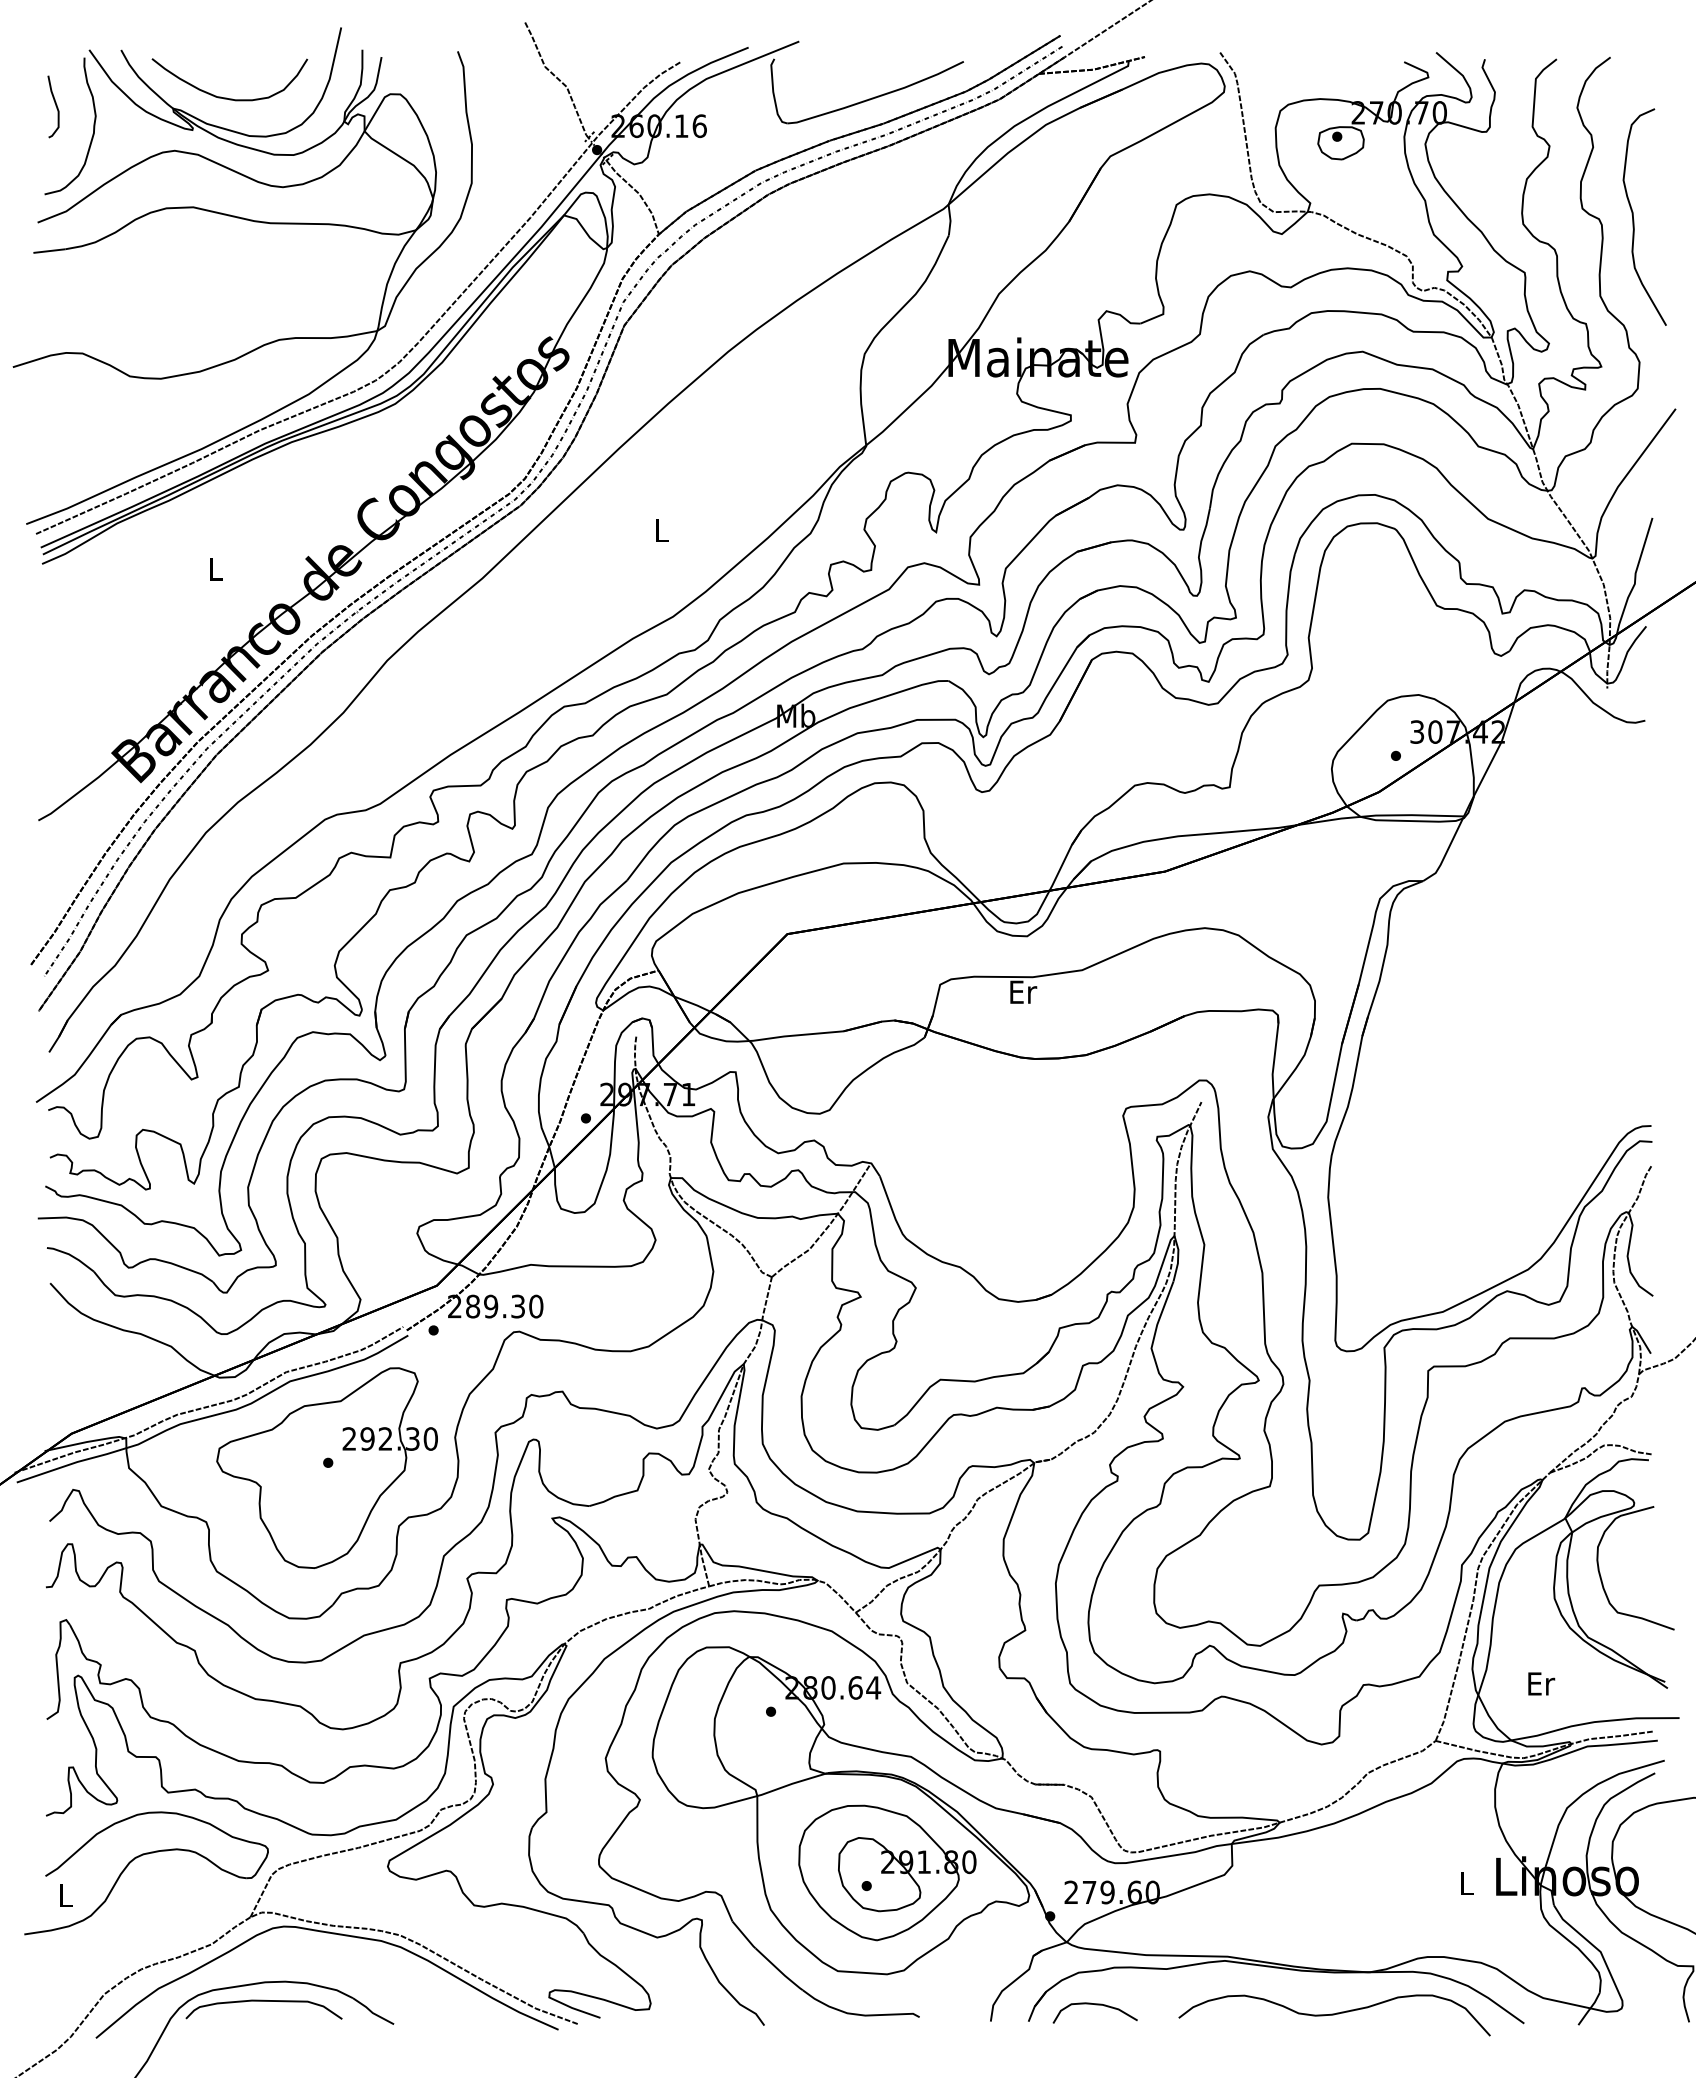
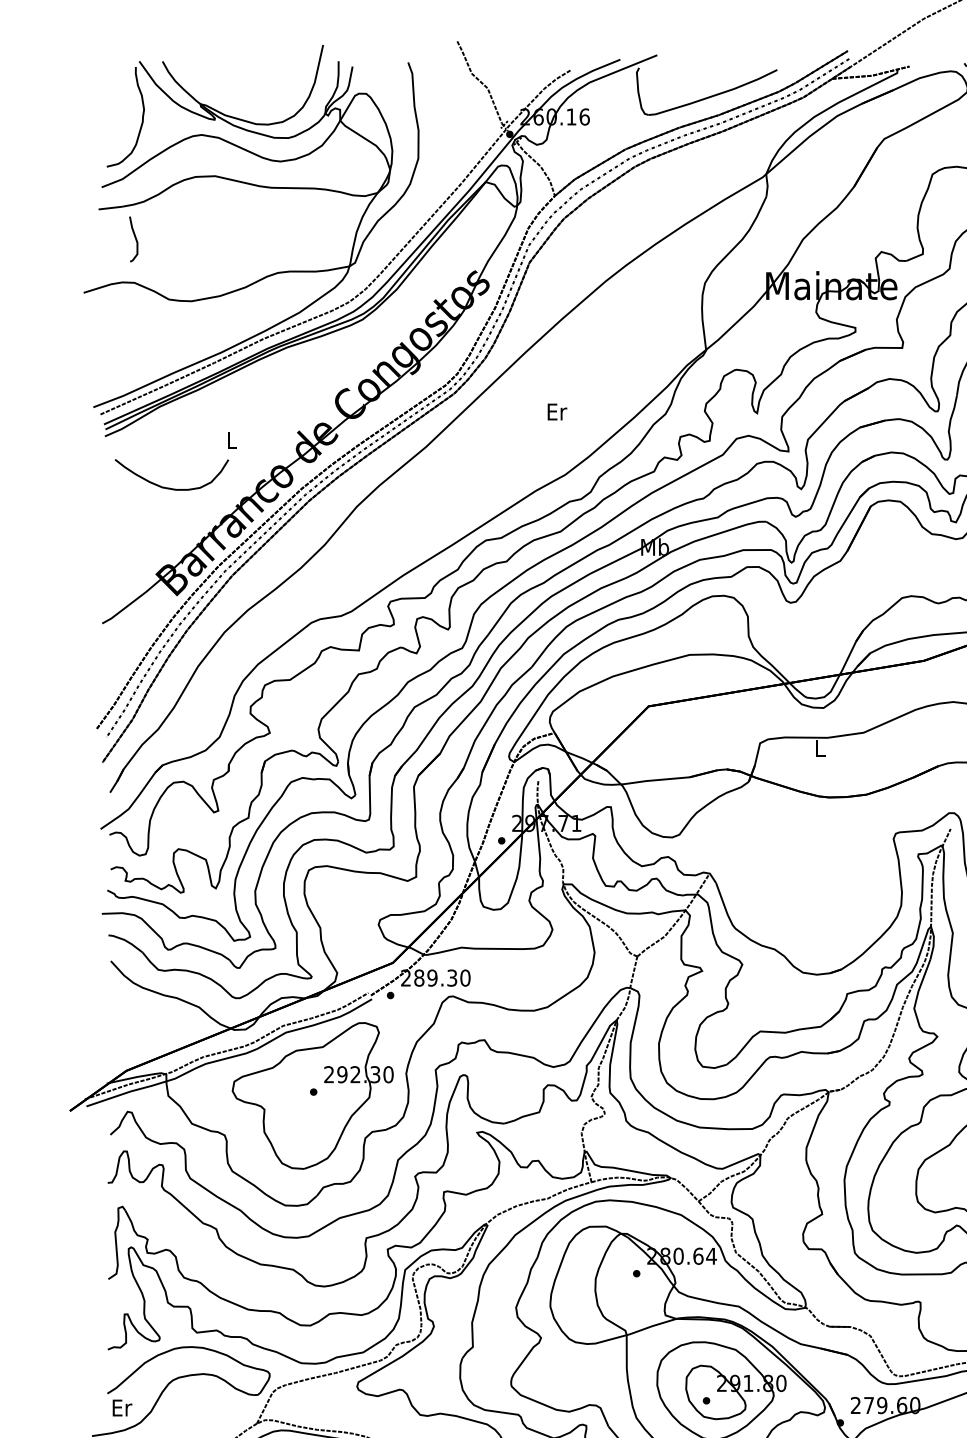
curve: (226, 97) -> (169, 487), moved
curve: (55, 106) -> (135, 239), moved
text: (662, 530) -> (557, 411), L -> Er
text: (1023, 991) -> (820, 748), Er -> L
text: (65, 1895) -> (122, 1407), L -> Er

